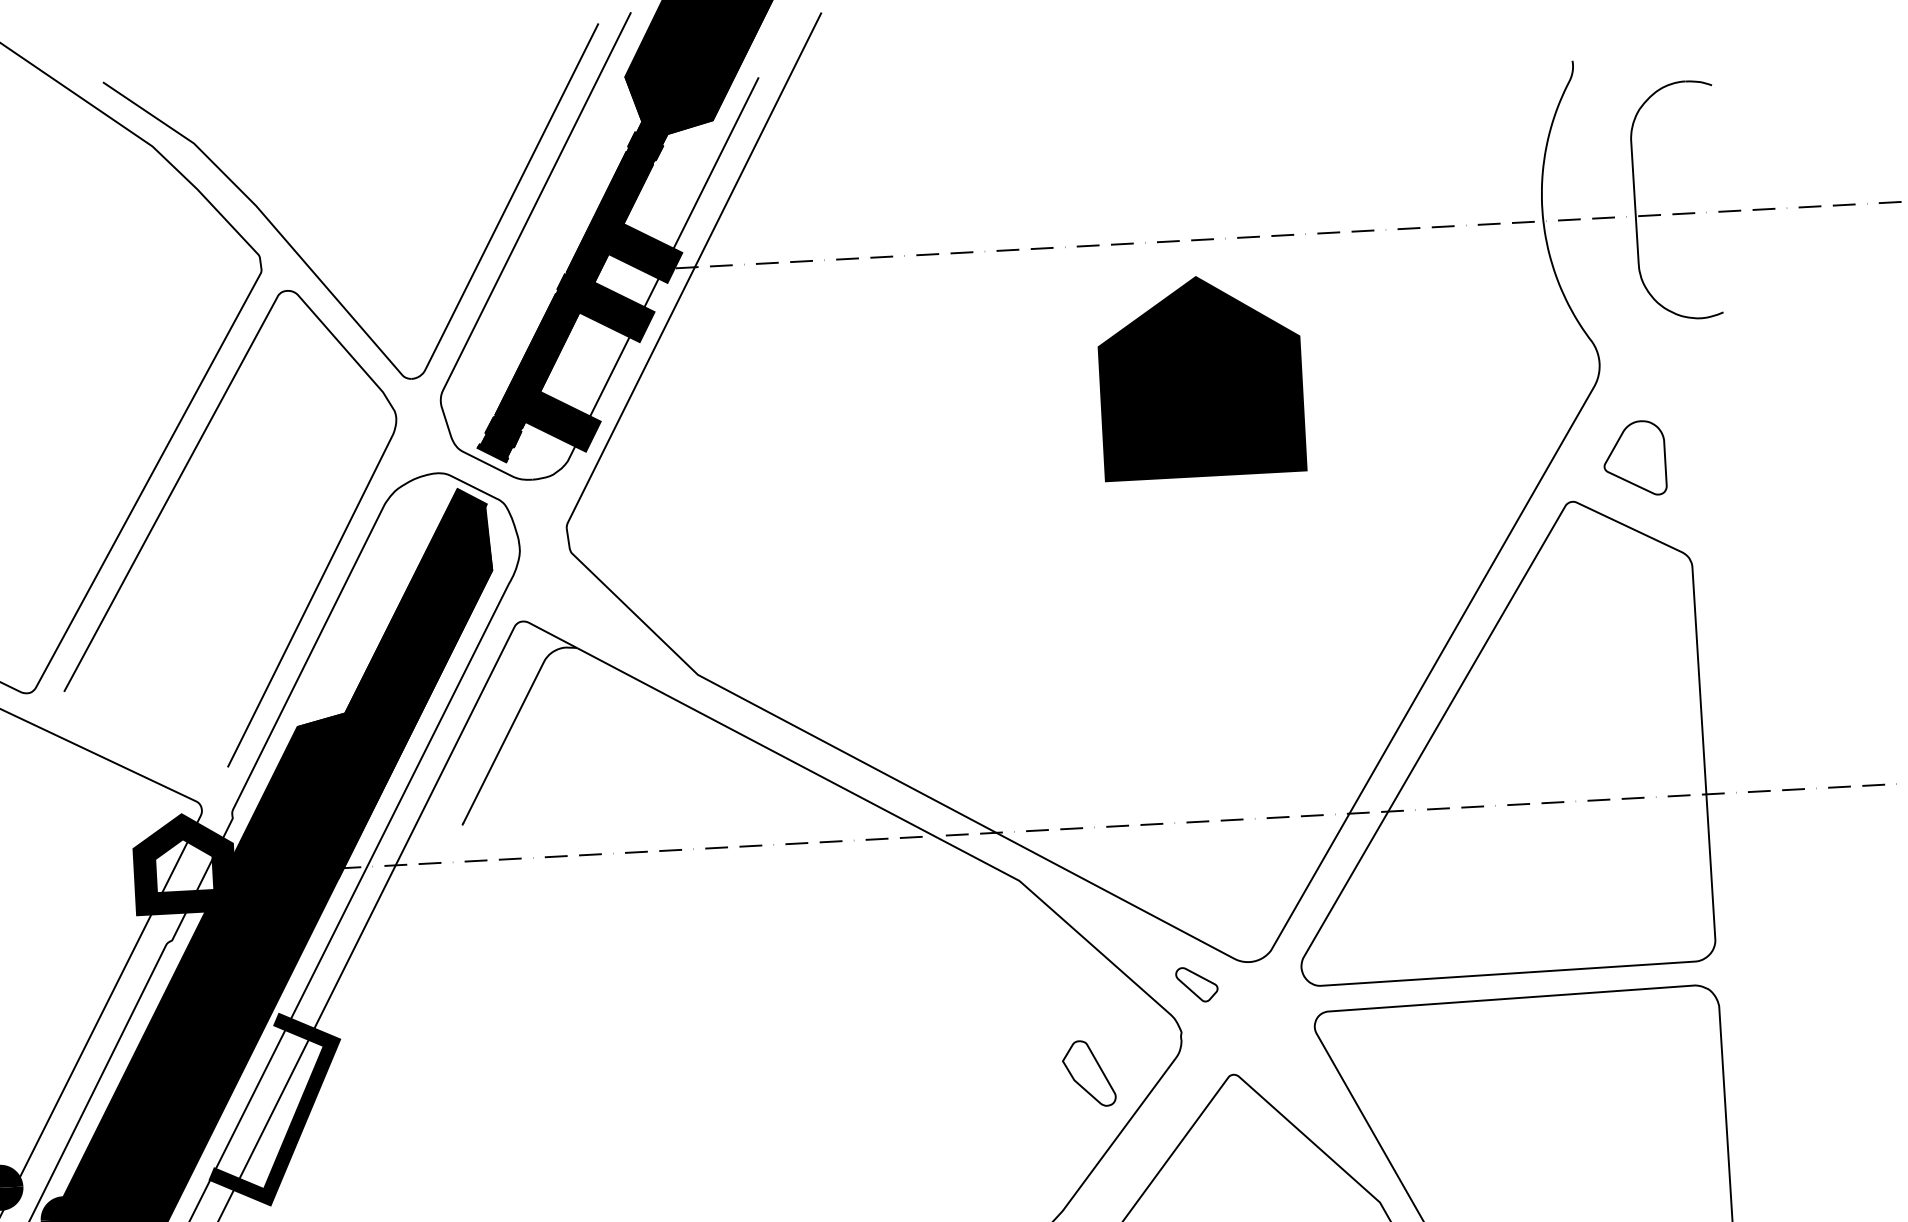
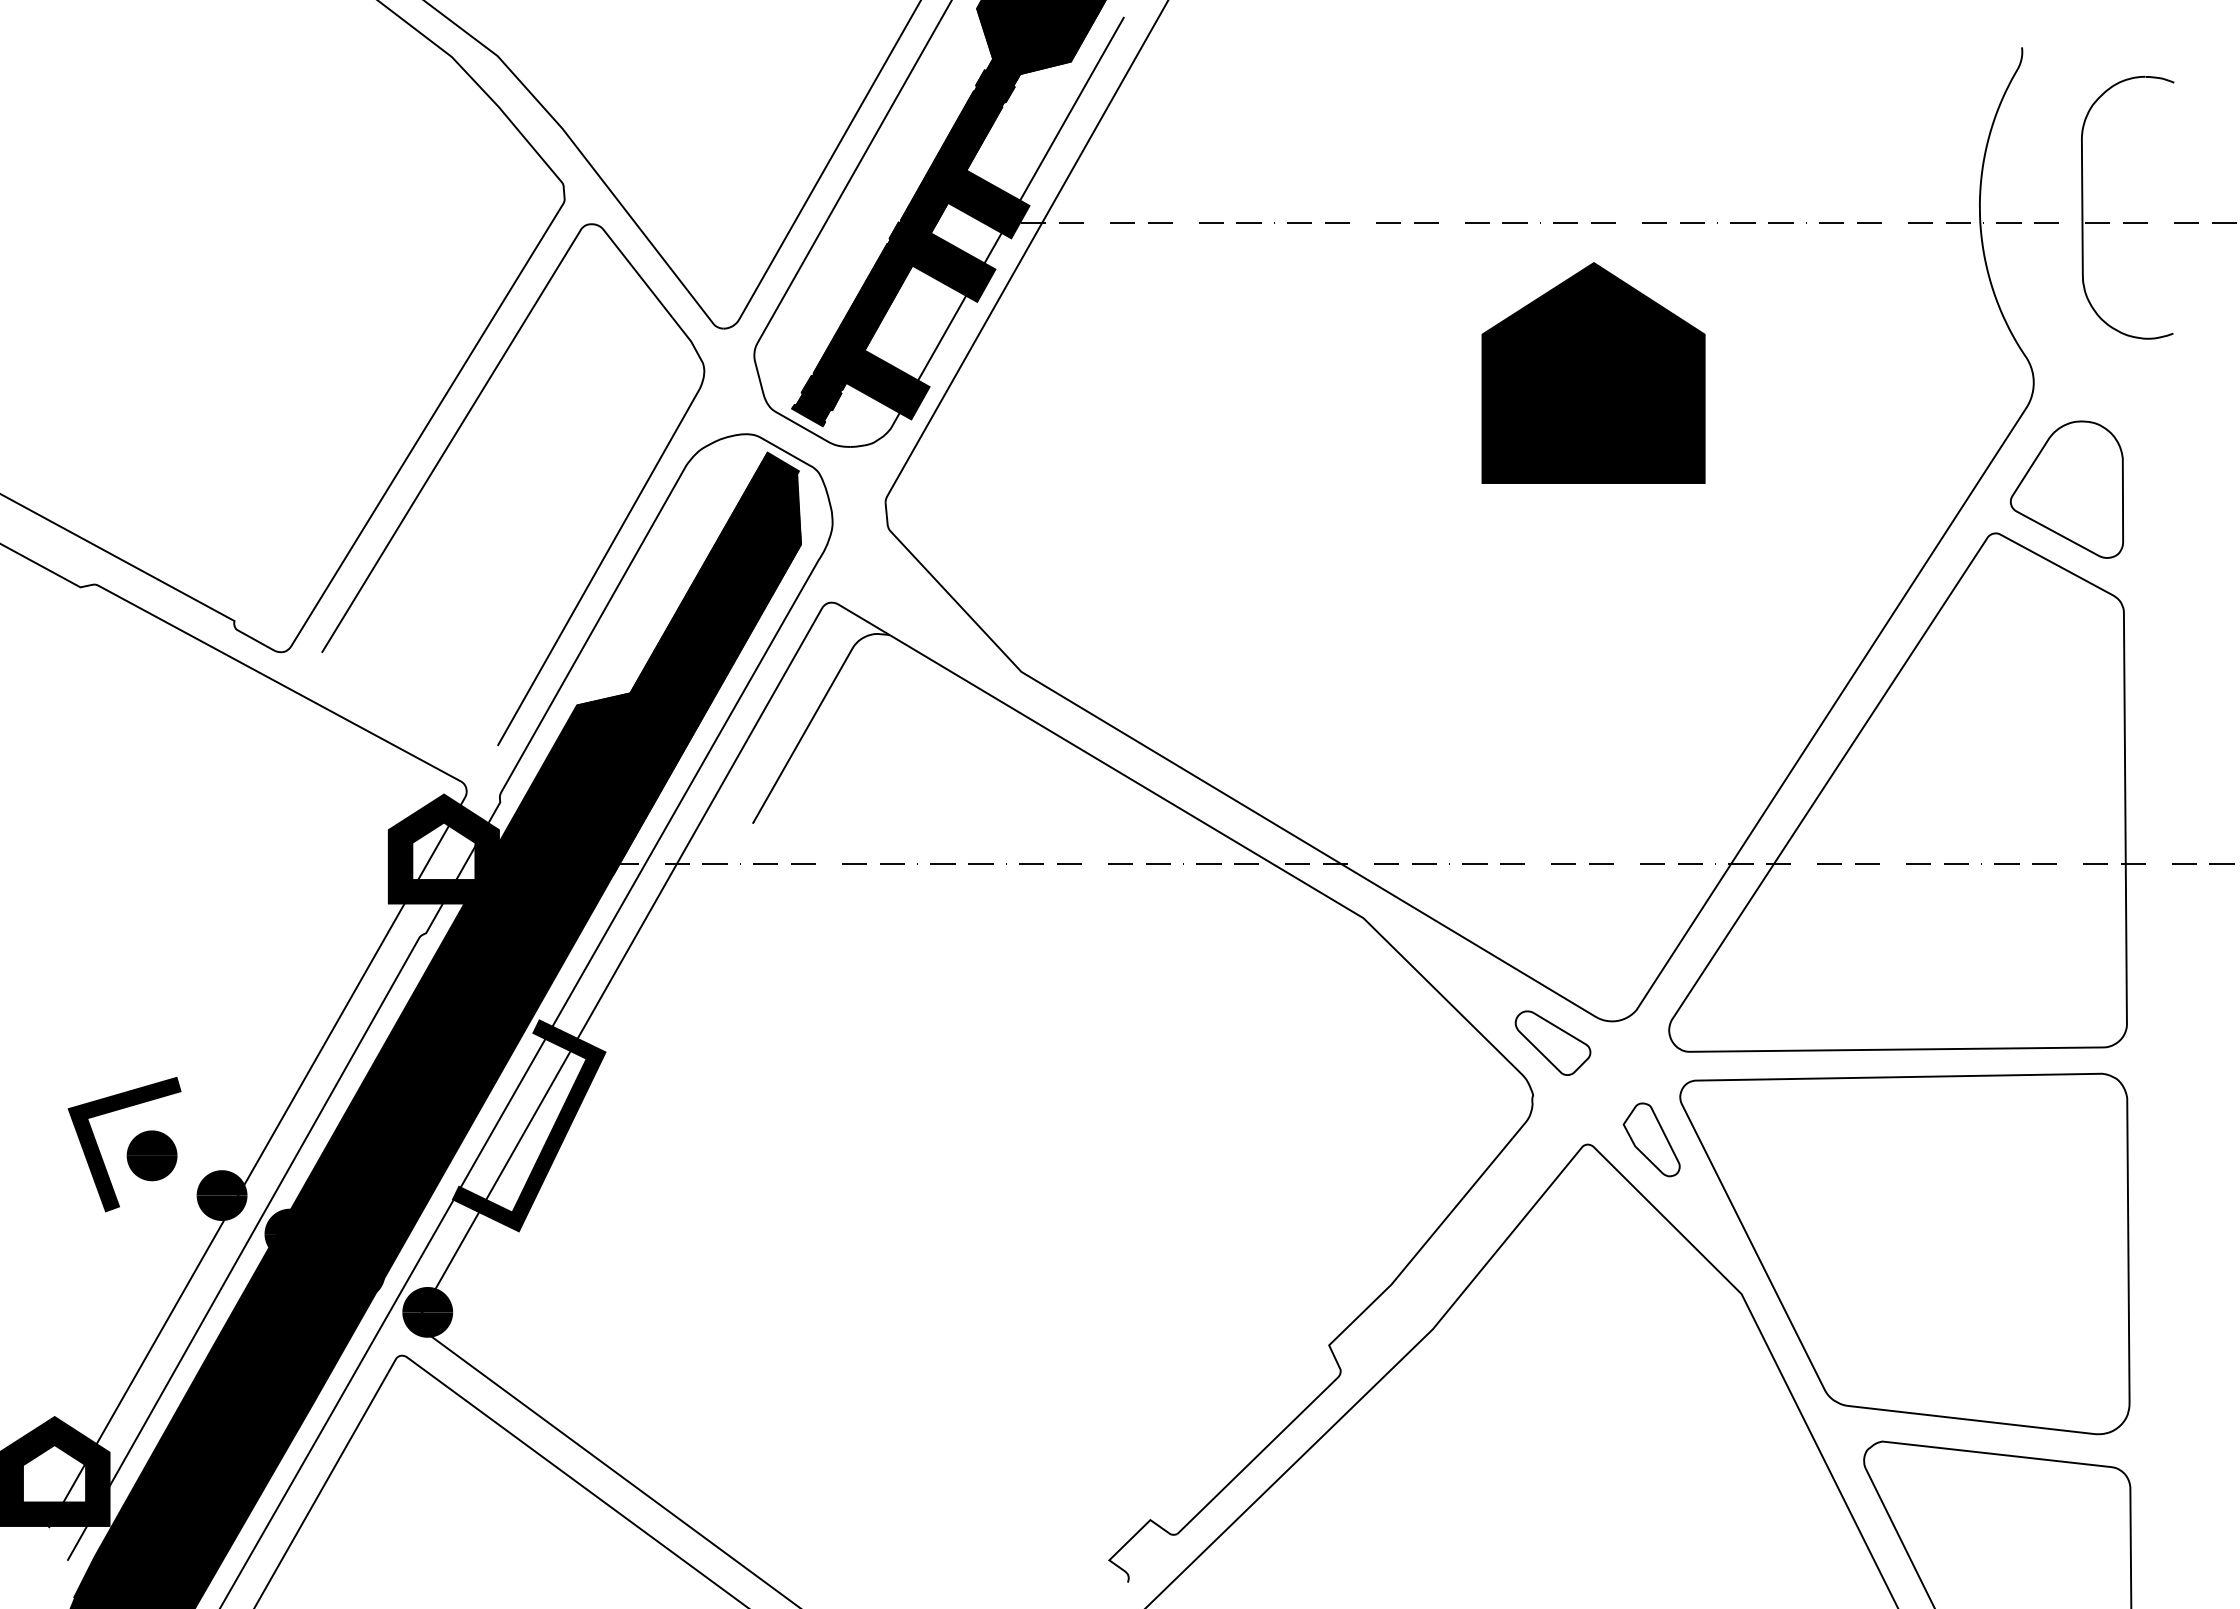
part: (1634, 458) -> (2066, 489), size x1.67
part: (1196, 984) -> (1552, 1042), size x1.67
part: (1088, 1073) -> (1651, 1139), moved

